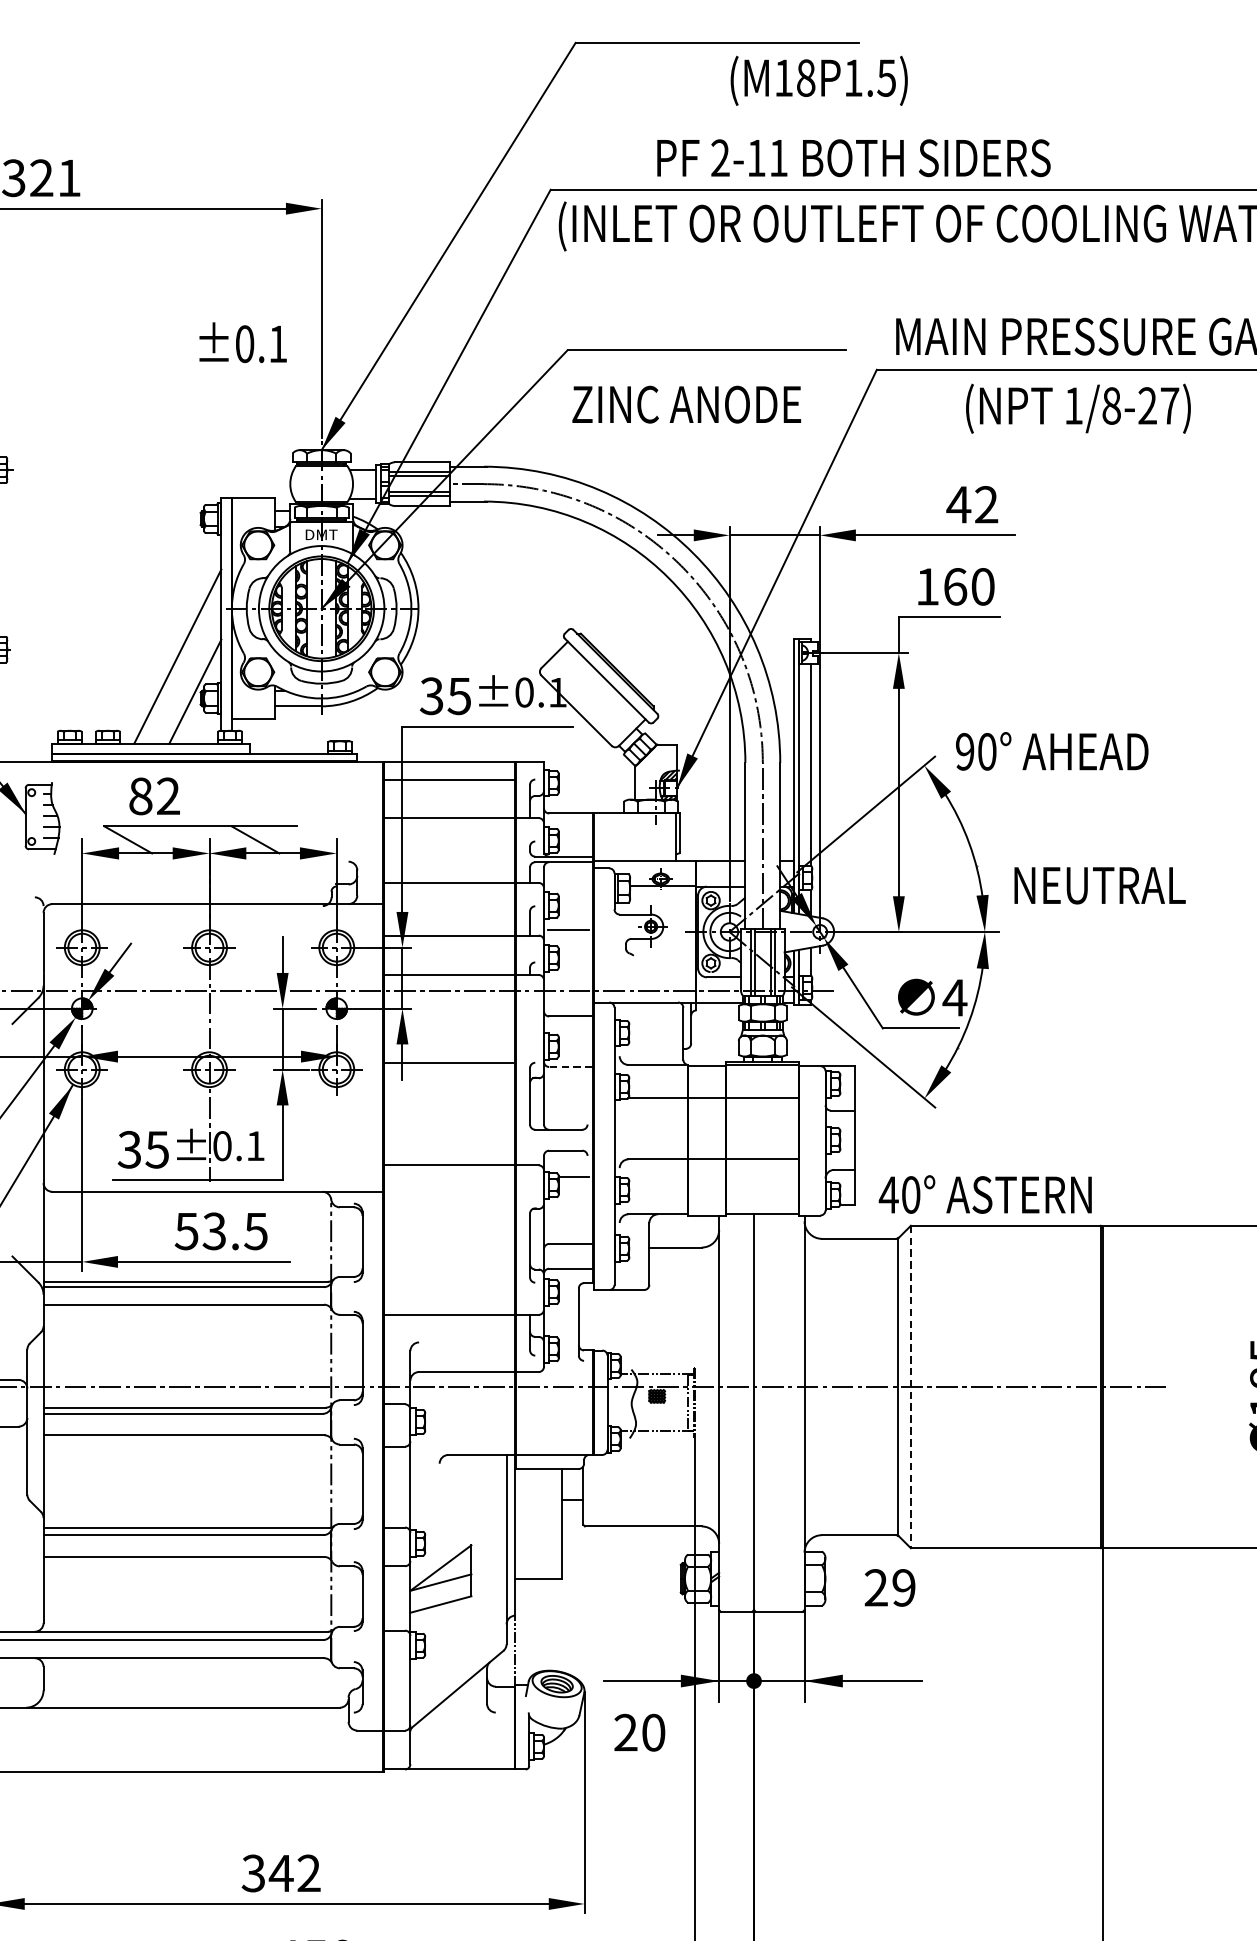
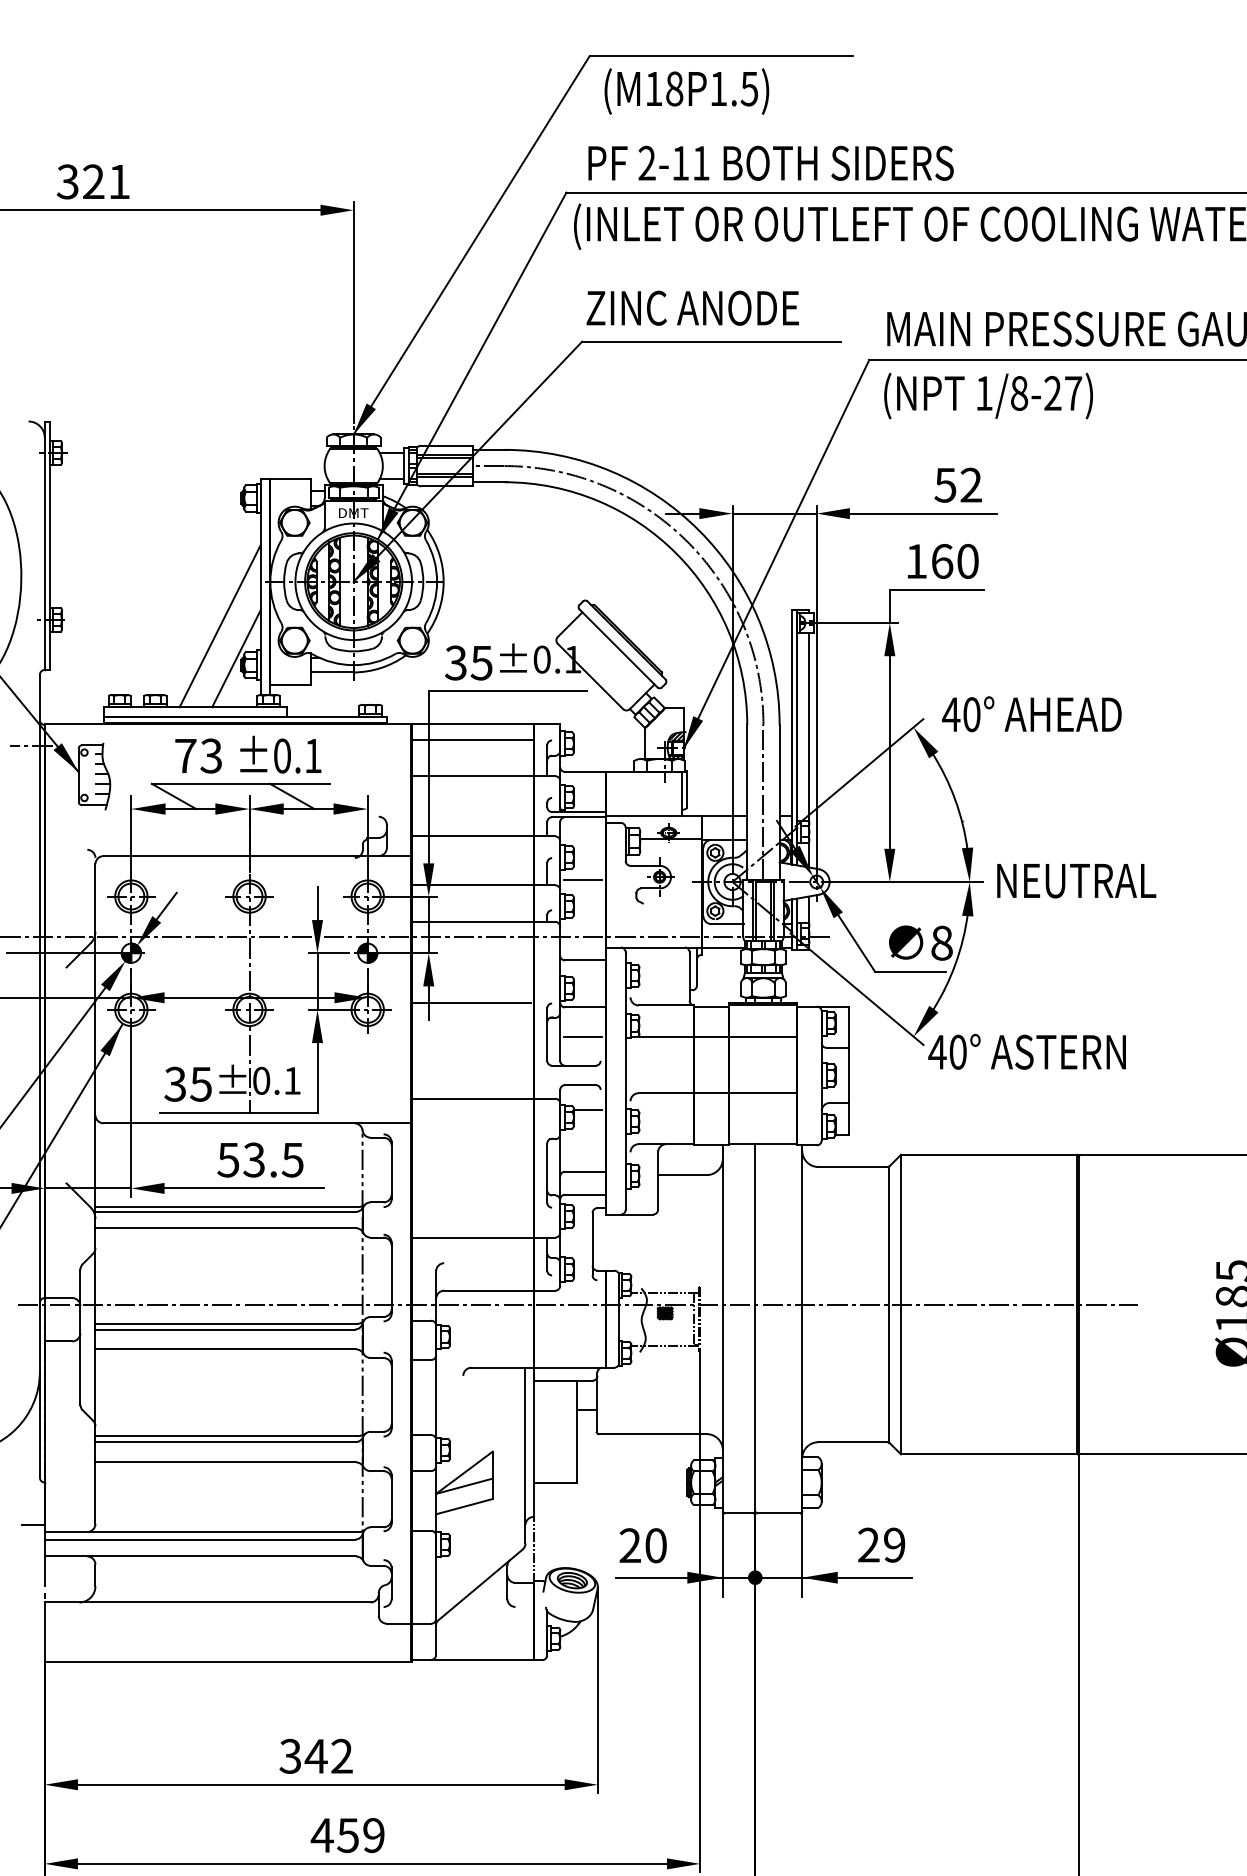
text: (818, 80) -> (686, 91), moved
text: (853, 157) -> (770, 162), moved
text: (242, 342) -> (280, 754), moved
text: (686, 403) -> (692, 307), moved
text: (1078, 408) -> (988, 395), moved
text: (958, 505) -> (945, 485), 42 -> 52
text: (964, 751) -> (950, 714), 90° -> 40°
text: (154, 795) -> (198, 755), 82 -> 73
text: (1099, 886) -> (1076, 881), moved
text: (954, 997) -> (941, 942), 4 -> 8
line: (570, 1067) -> (584, 1007), dashed -> solid
line: (567, 1099) -> (582, 1037), added
text: (984, 1194) -> (1026, 1051), moved
line: (910, 1386) -> (900, 1304), dashed -> solid
text: (889, 1587) -> (881, 1544), moved
text: (639, 1732) -> (642, 1545), moved

